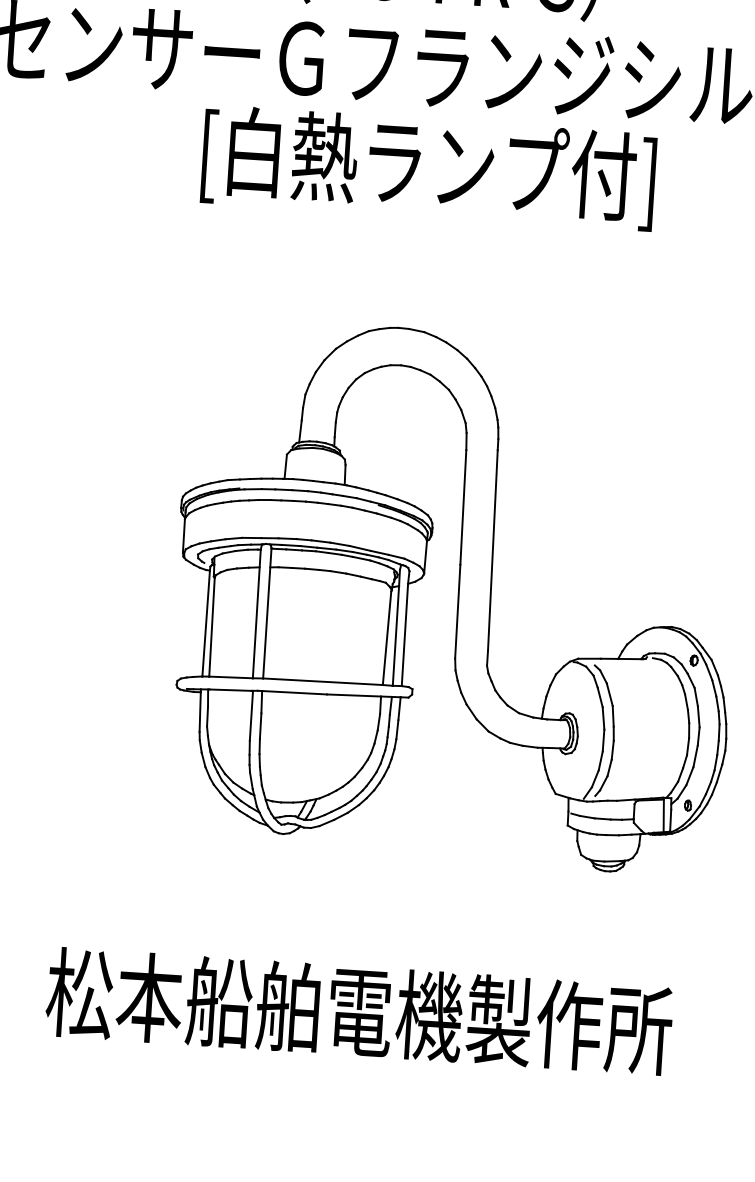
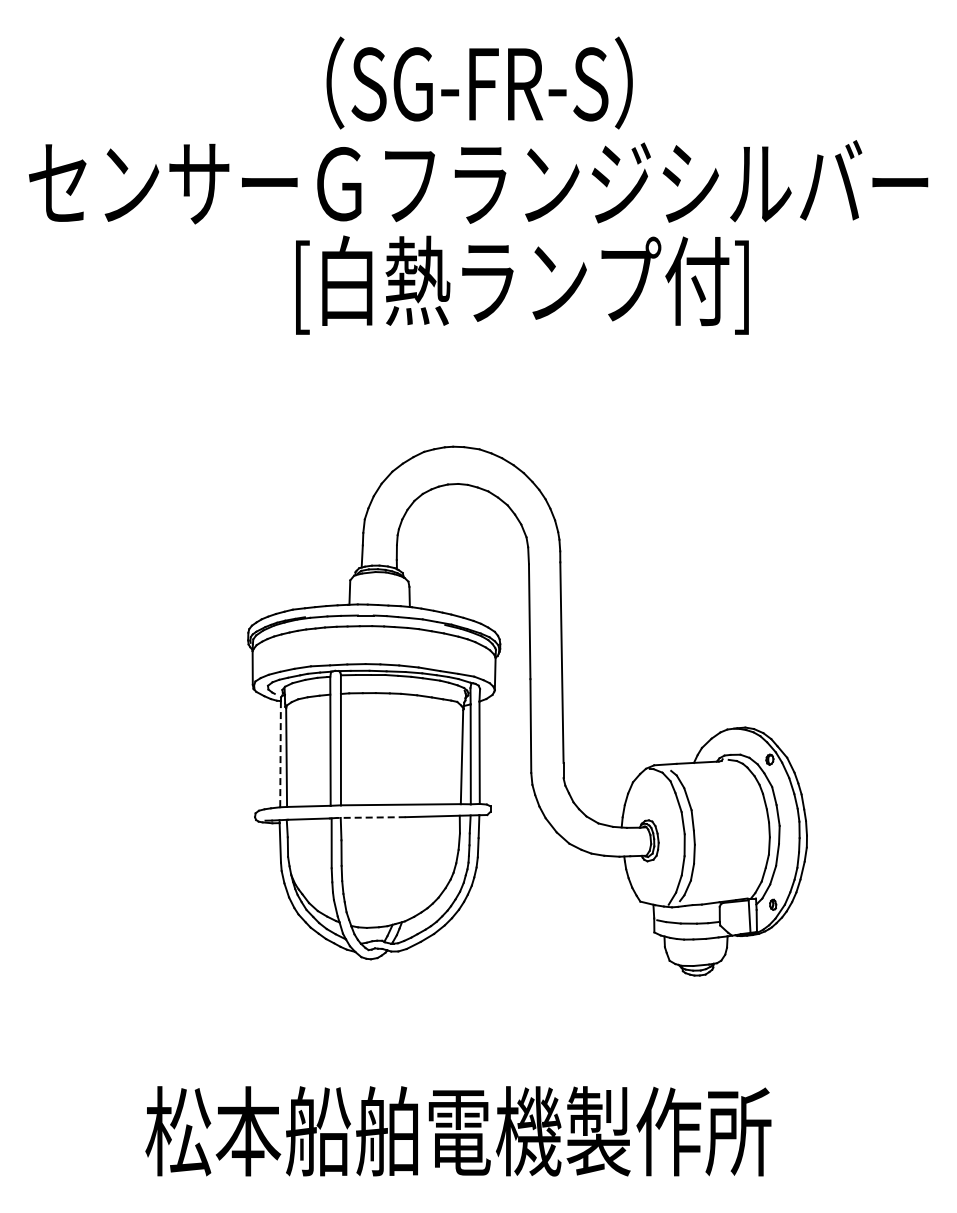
text: (429, 167) -> (522, 284), moved
line: (206, 623) -> (280, 754), solid -> dashed
line: (292, 692) -> (371, 817), solid -> dashed

